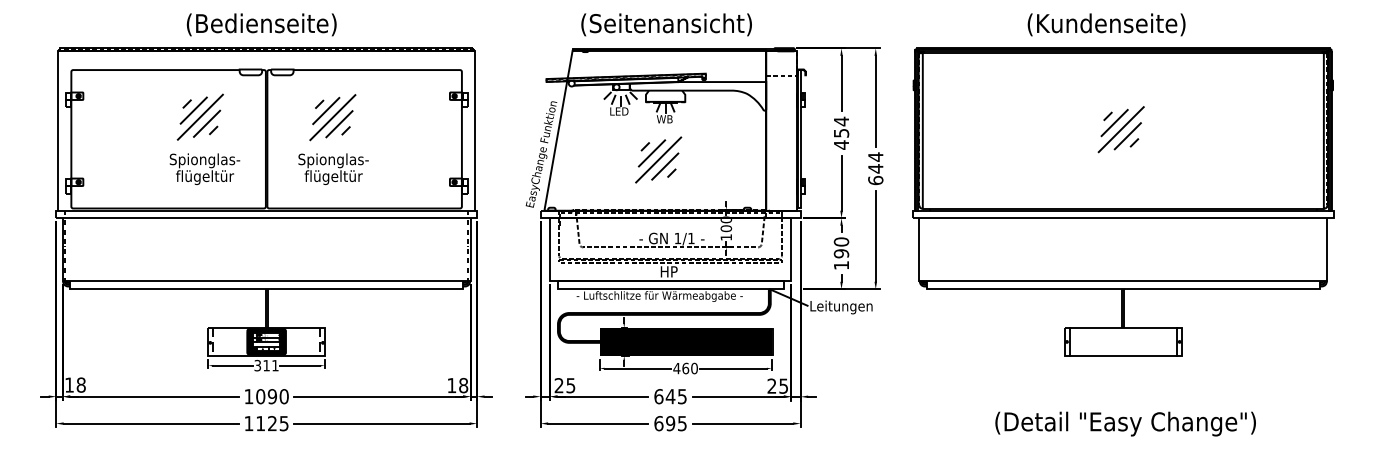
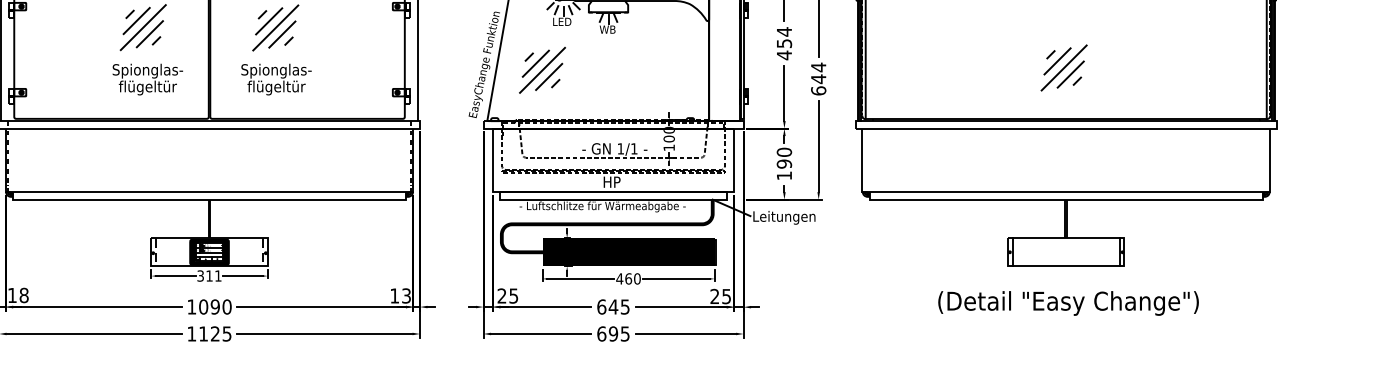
part: (1120, 129) -> (1063, 67), moved
part: (658, 159) -> (542, 69), moved
text: (463, 385) -> (406, 295), 18 -> 13
text: (1125, 423) -> (1068, 302), moved

